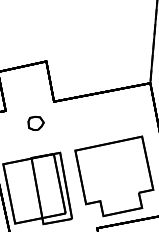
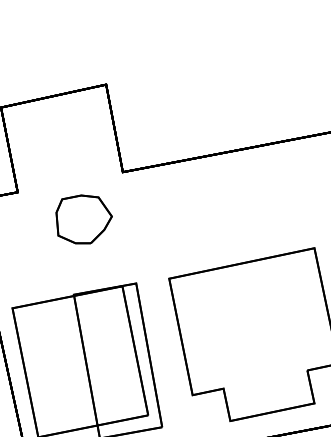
part: (35, 123) -> (82, 219), size x1.67

